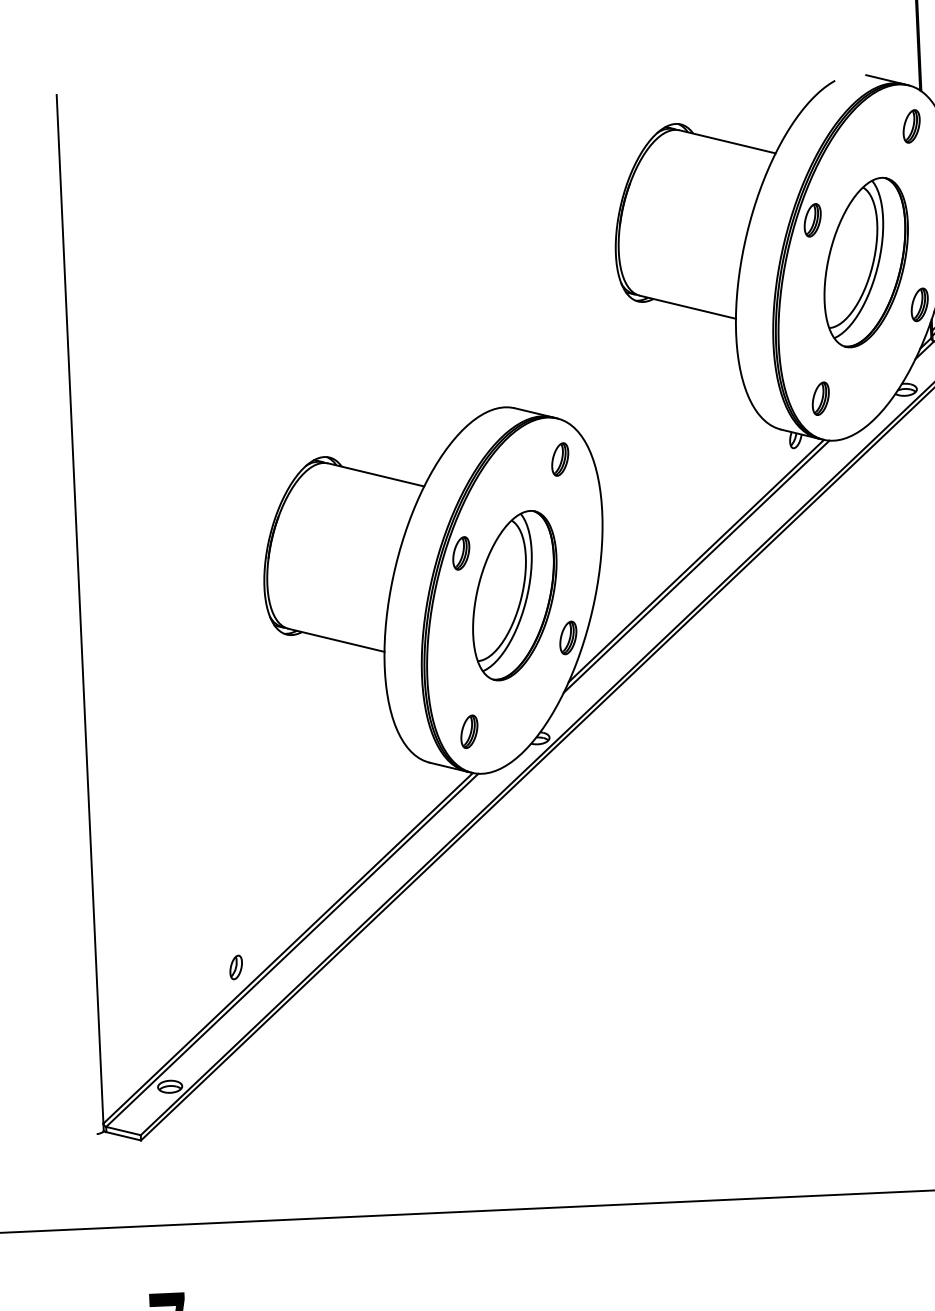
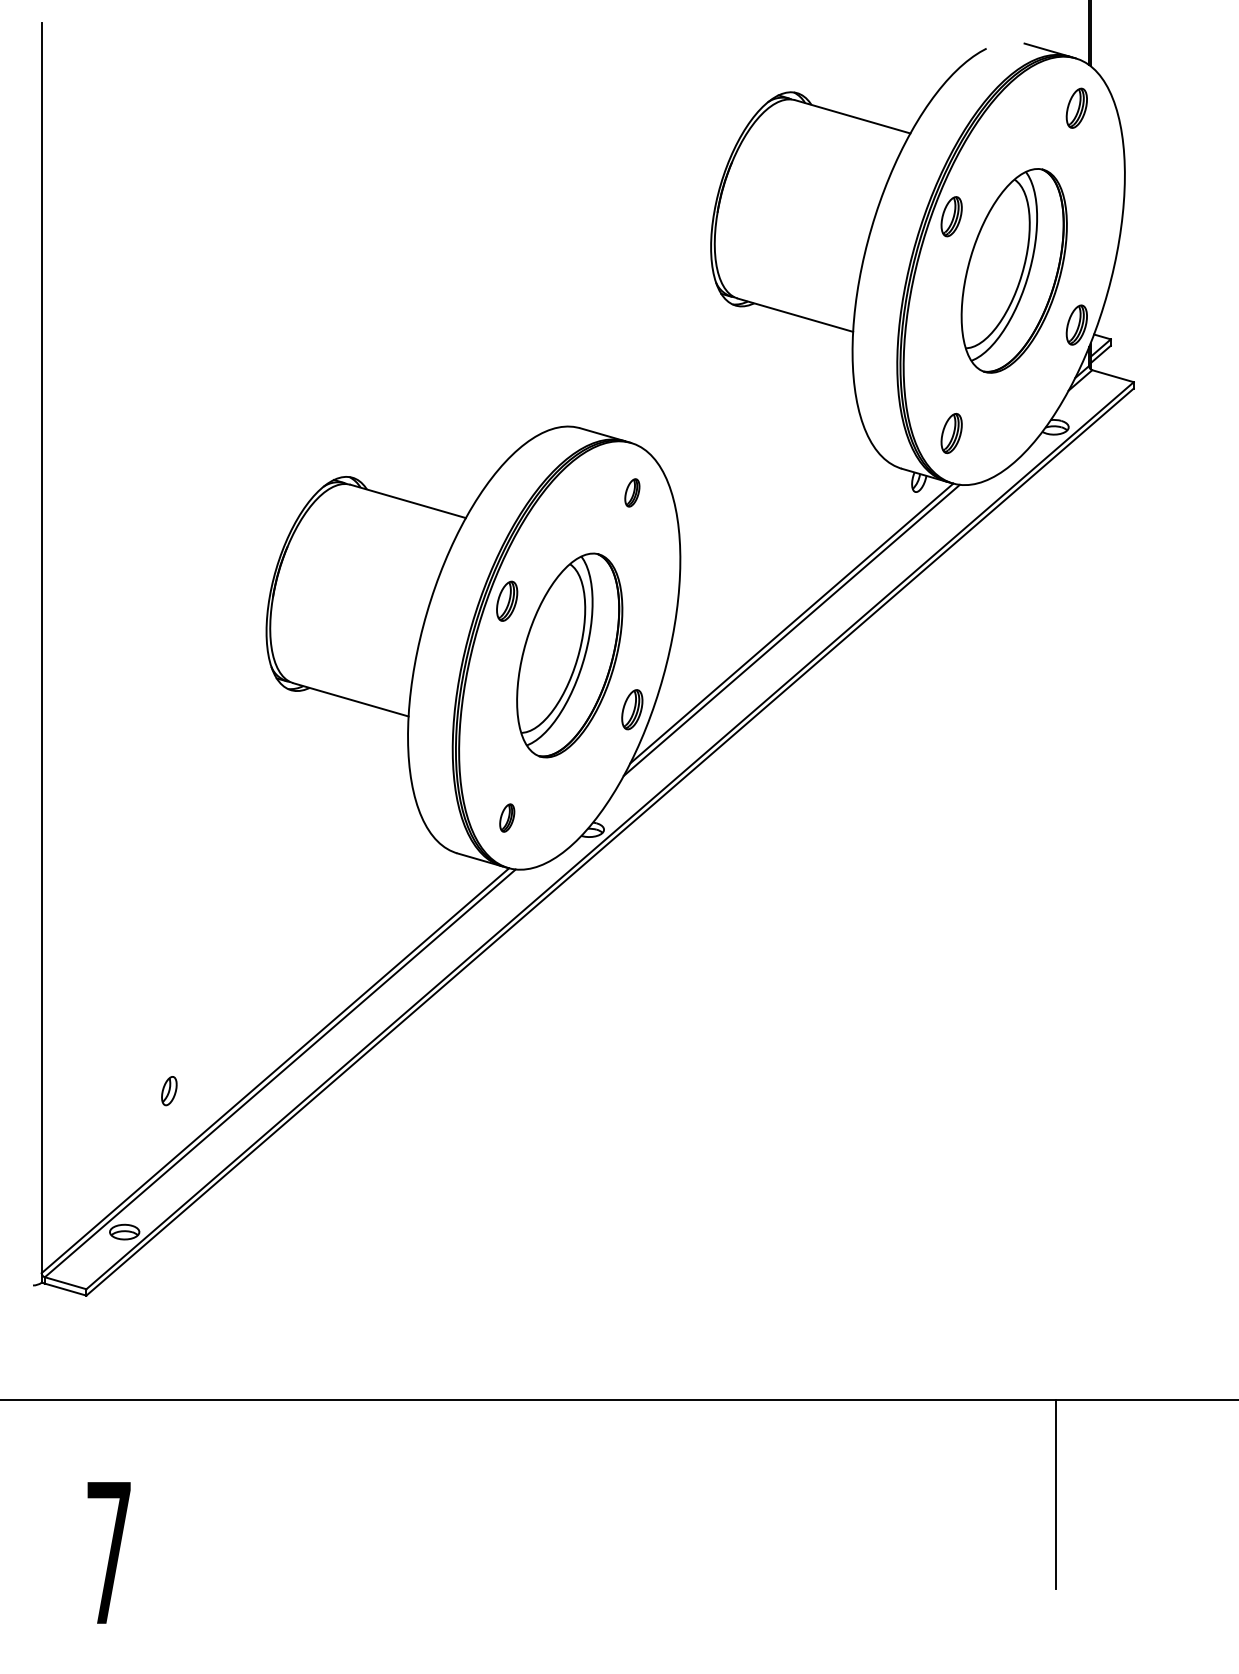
part: (560, 459) -> (632, 492), size x0.7
part: (469, 731) -> (507, 817), size x0.7
part: (236, 967) -> (169, 1091), moved

